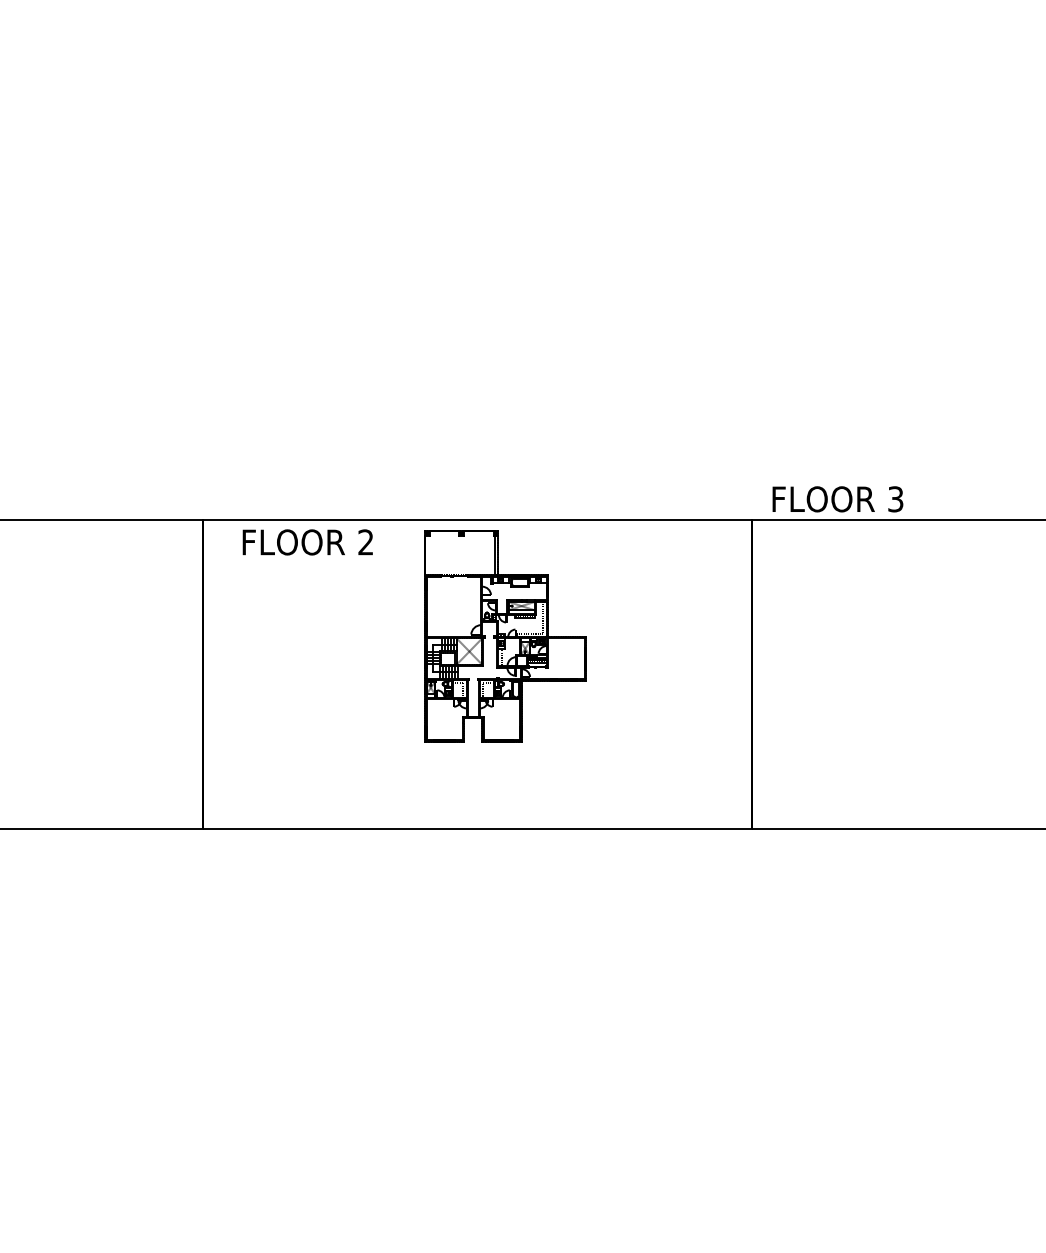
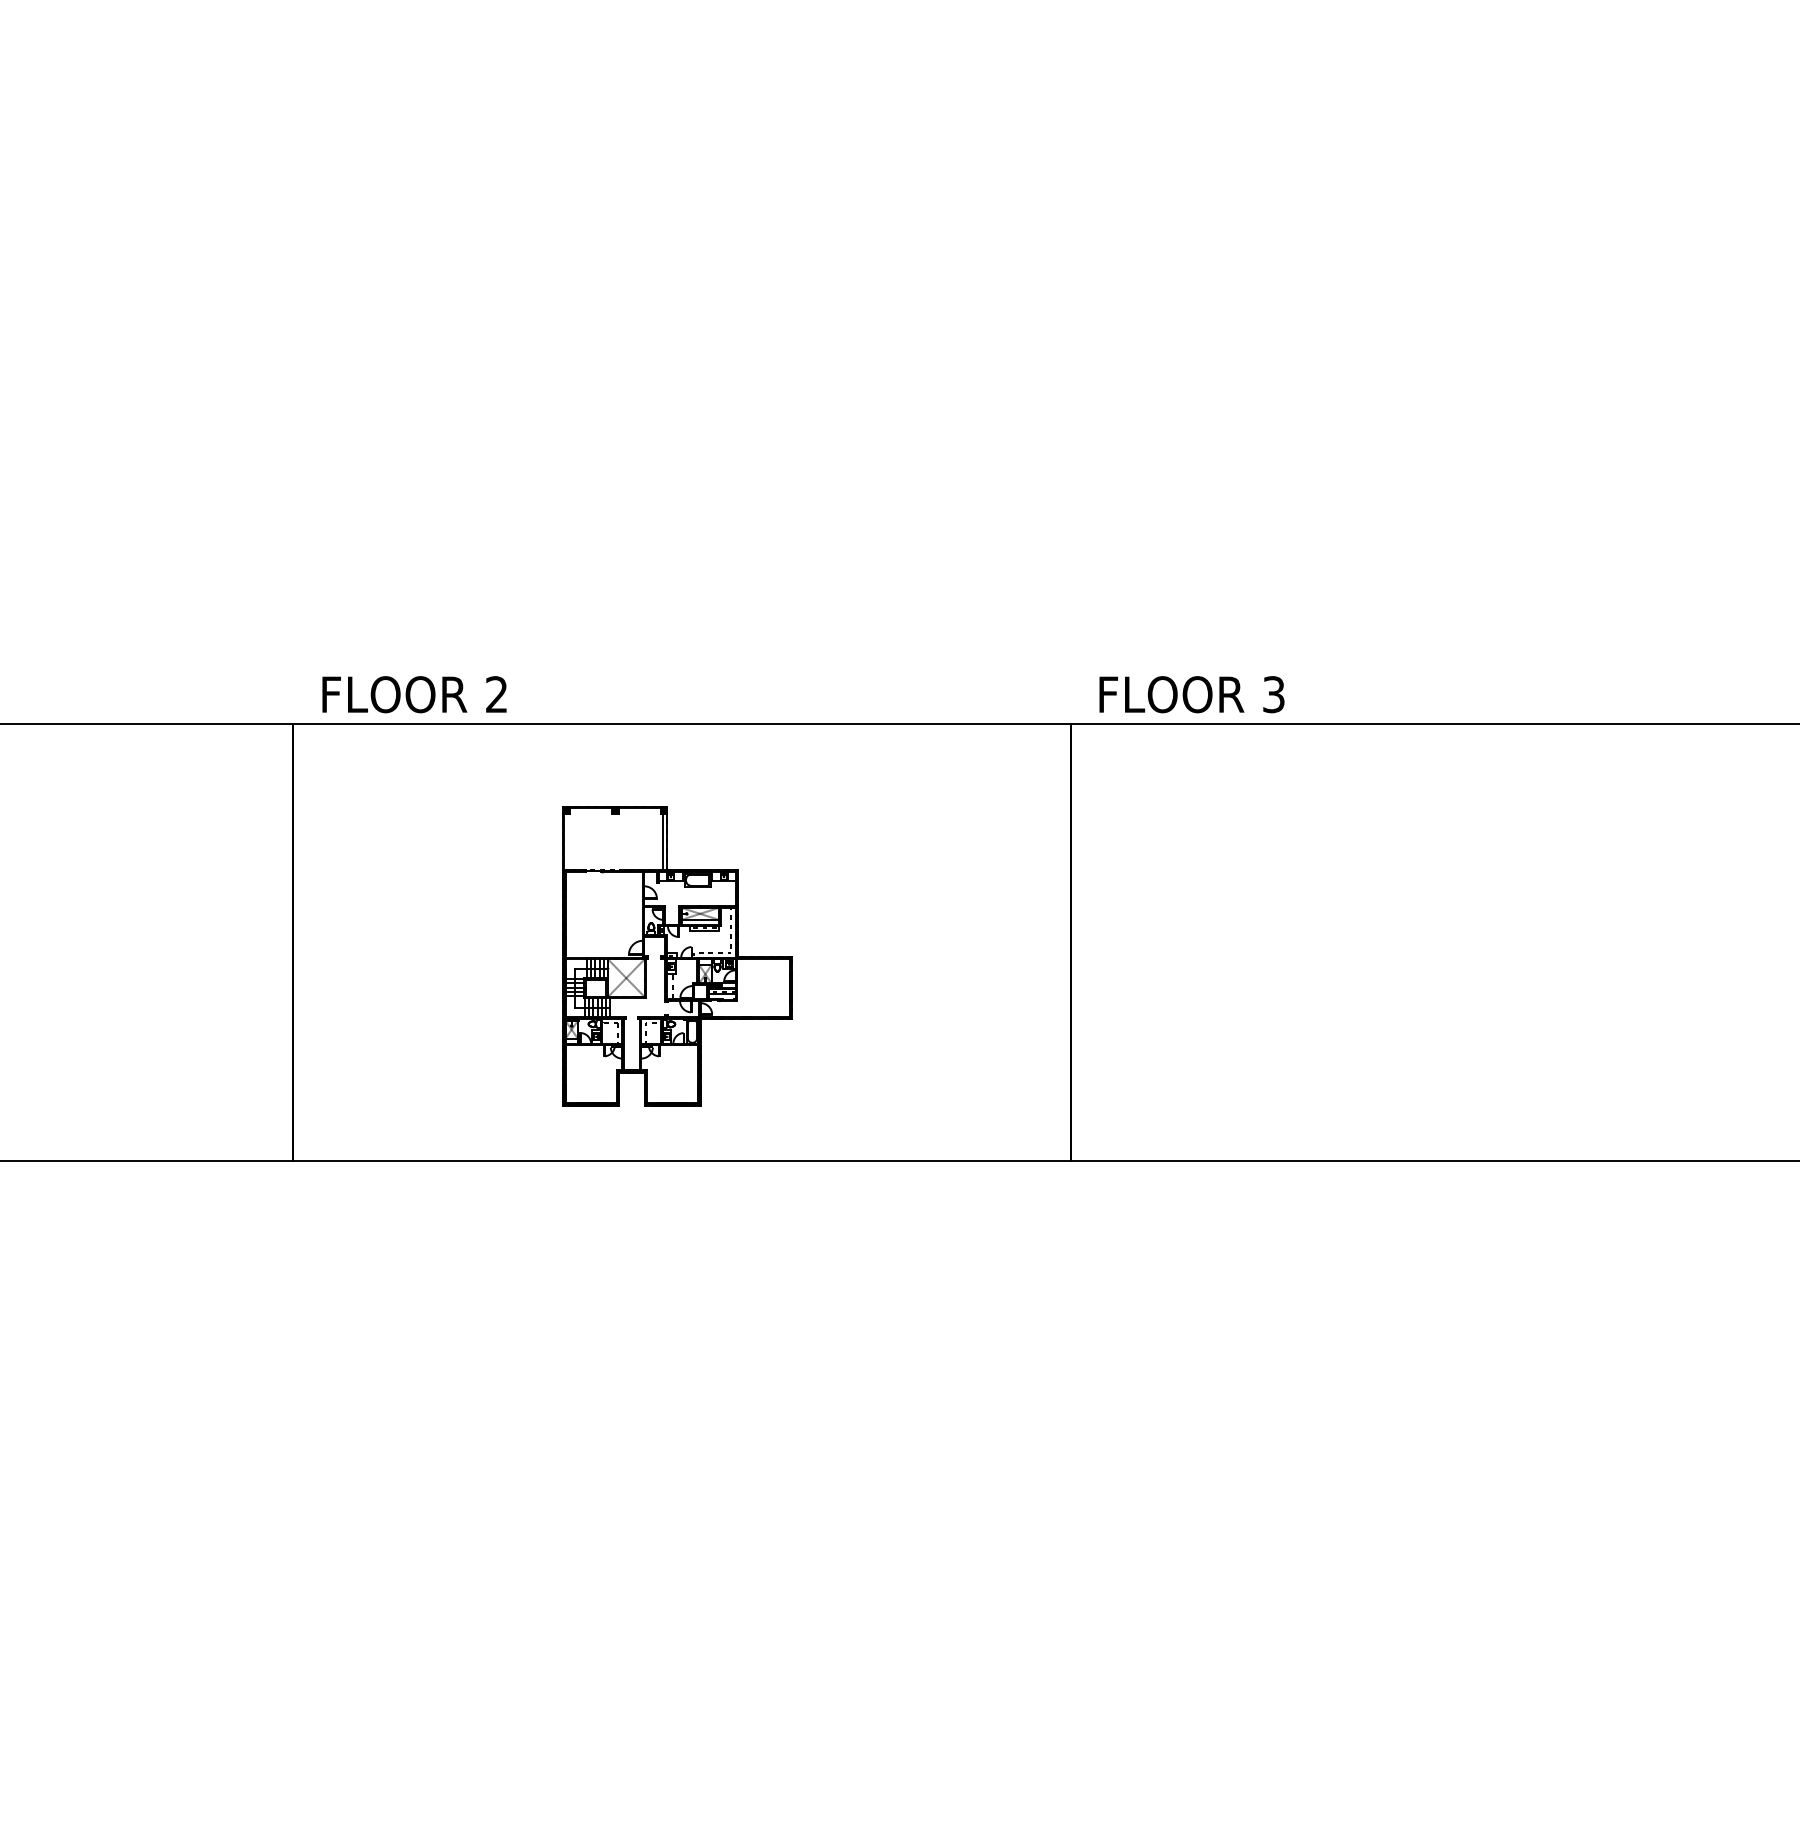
text: (307, 542) -> (414, 694), moved
part: (505, 636) -> (677, 956), moved

